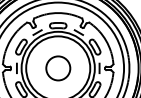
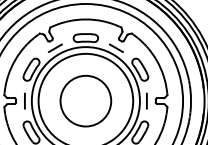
circle: (58, 68) -> (86, 101), size x1.43

